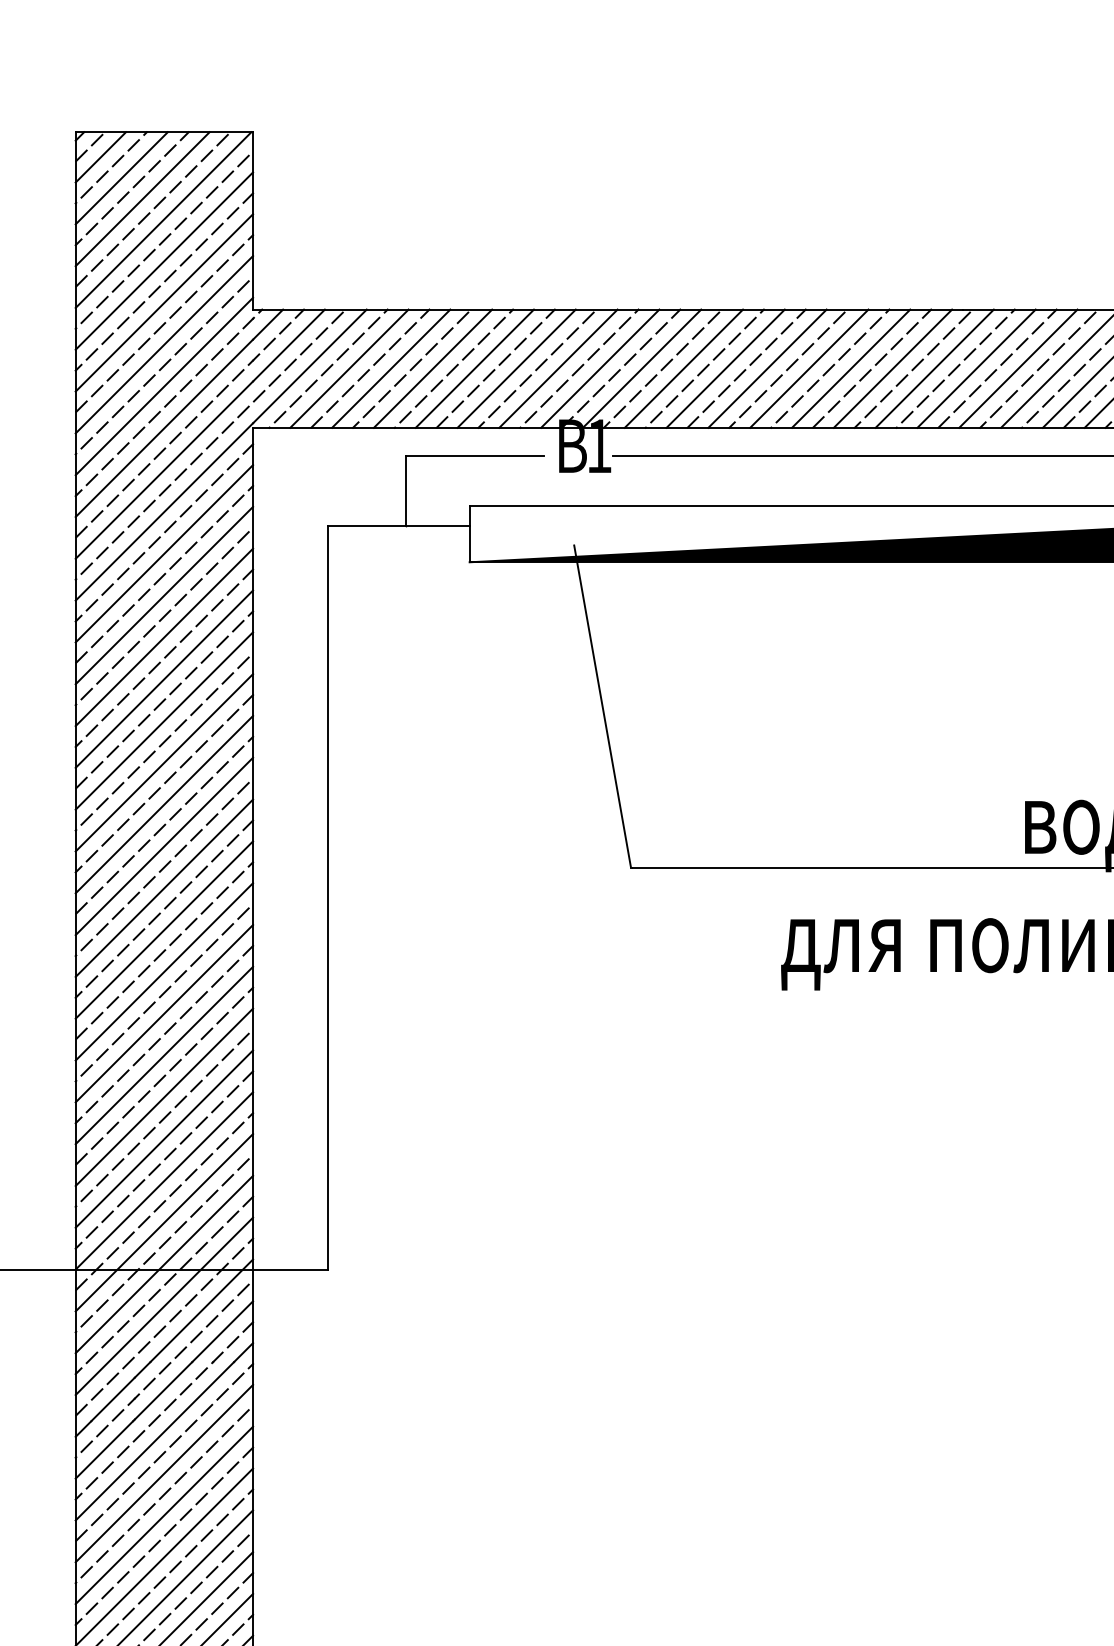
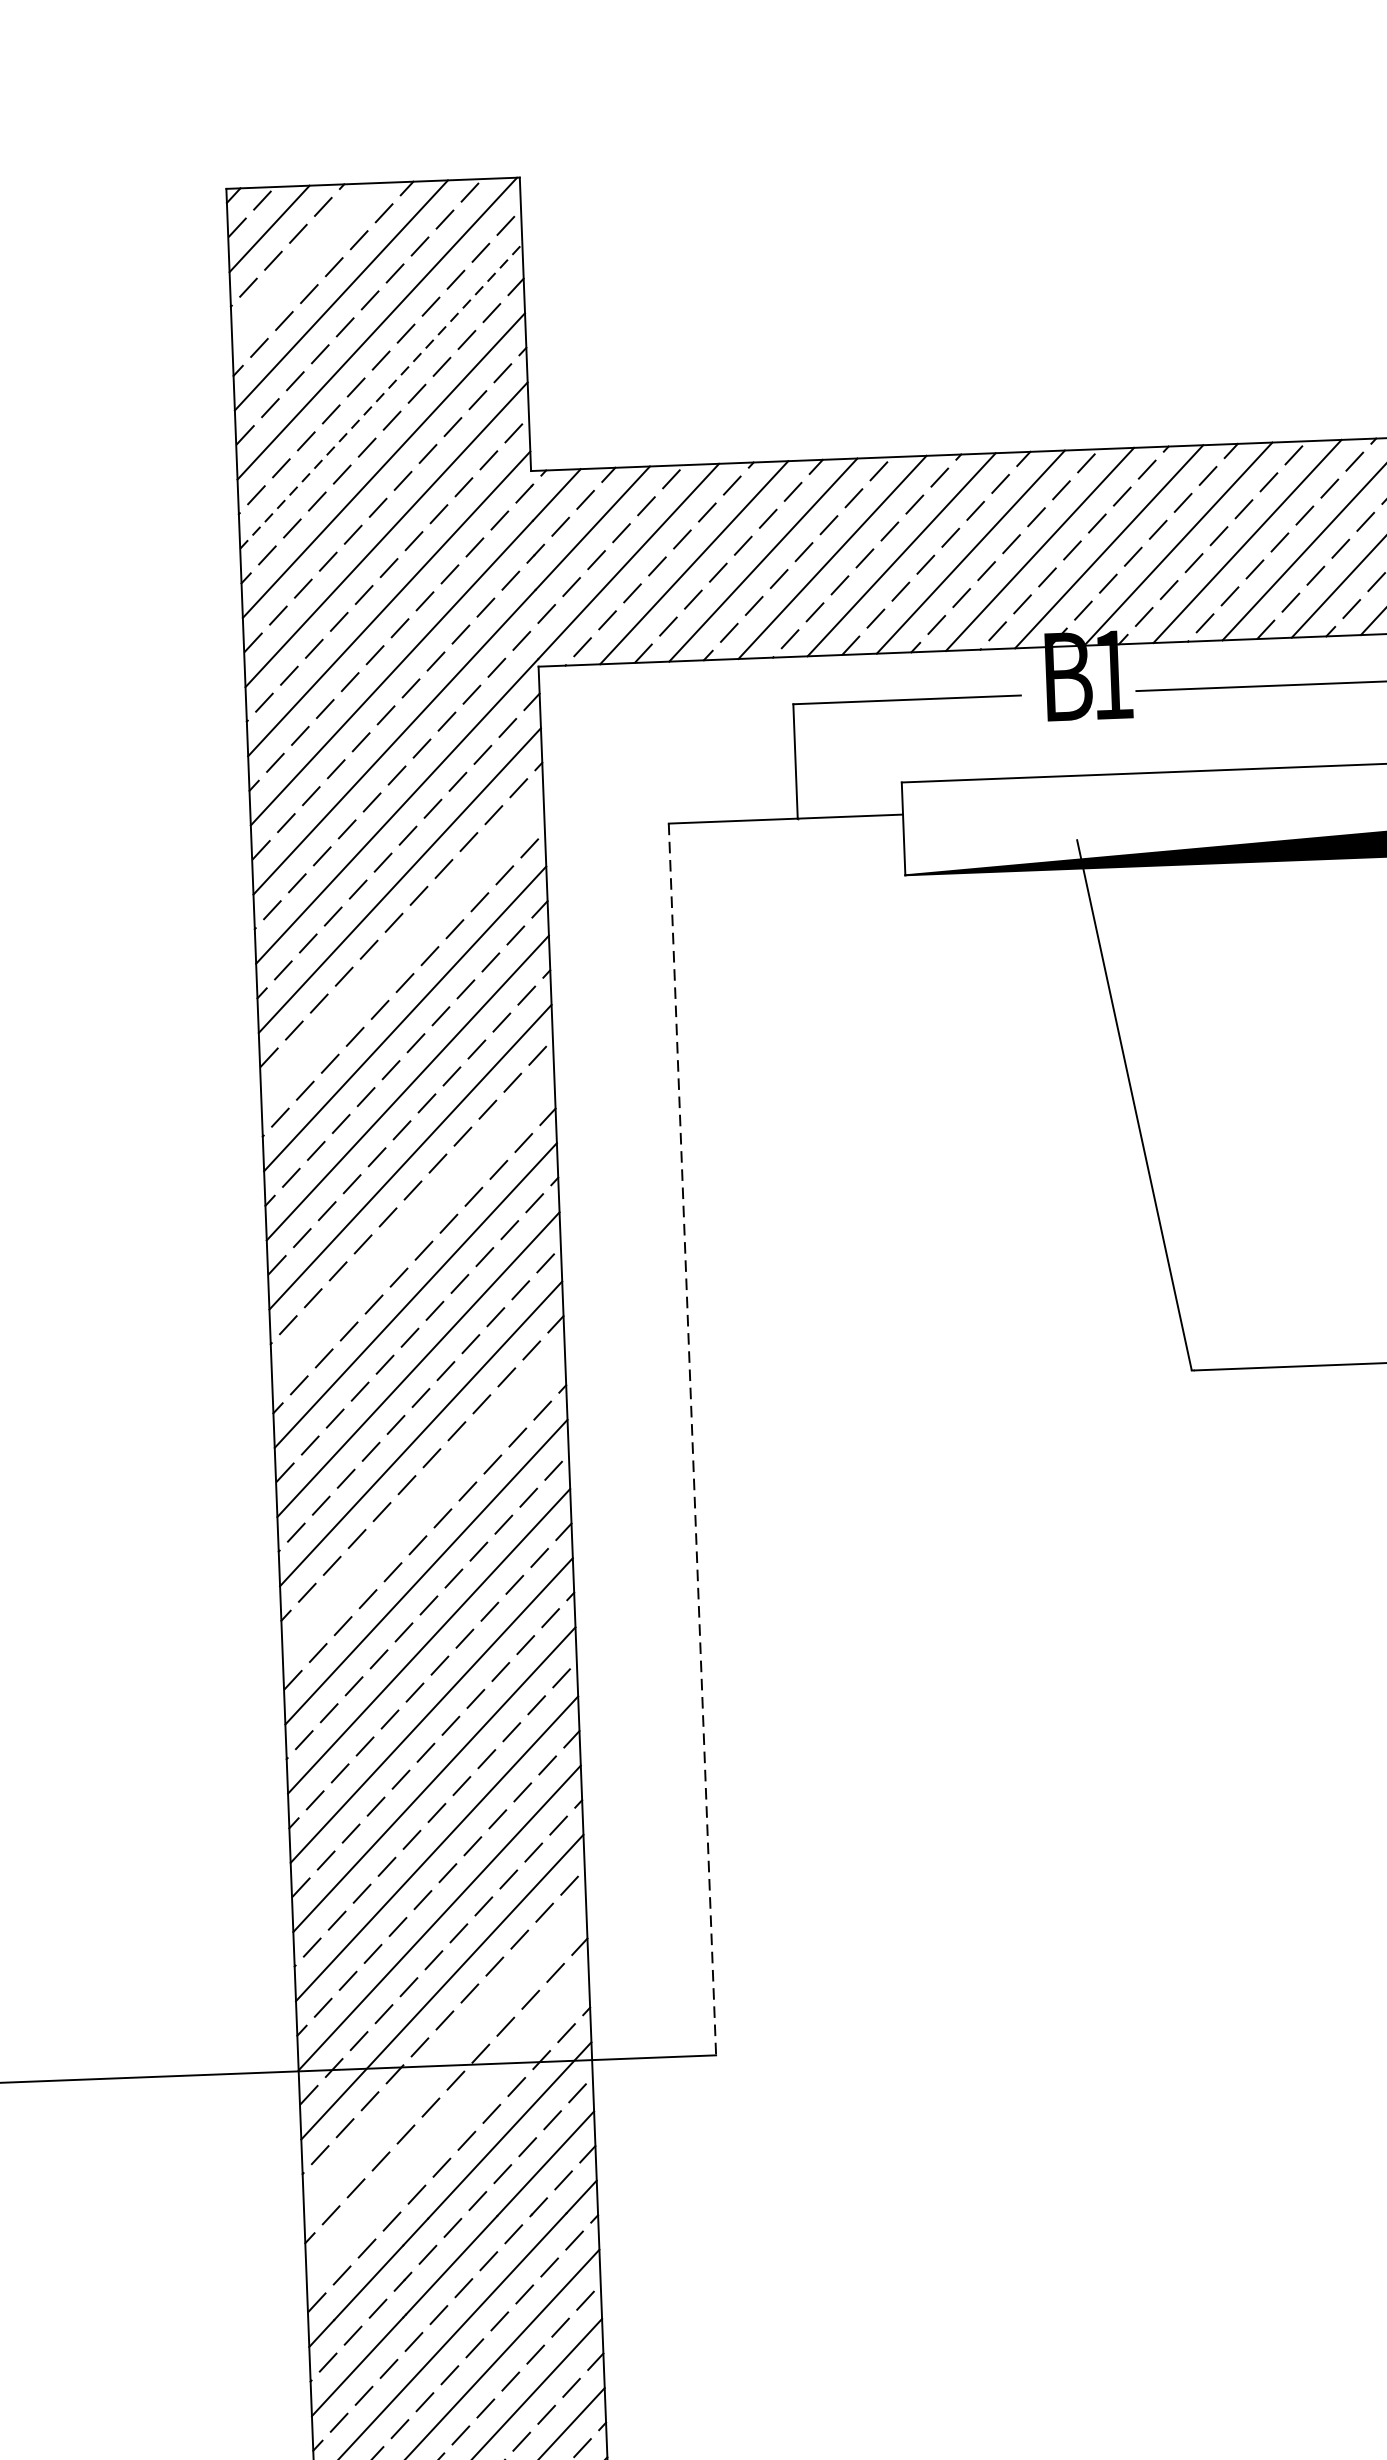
line: (121, 178) -> (305, 262), removed
line: (164, 260) -> (381, 395), solid -> dashed
line: (164, 595) -> (402, 949), removed
line: (164, 762) -> (413, 1225), removed
line: (328, 898) -> (693, 1440), solid -> dashed
line: (164, 929) -> (423, 1502), removed
line: (164, 1264) -> (445, 2056), removed
line: (164, 1306) -> (447, 2125), removed

